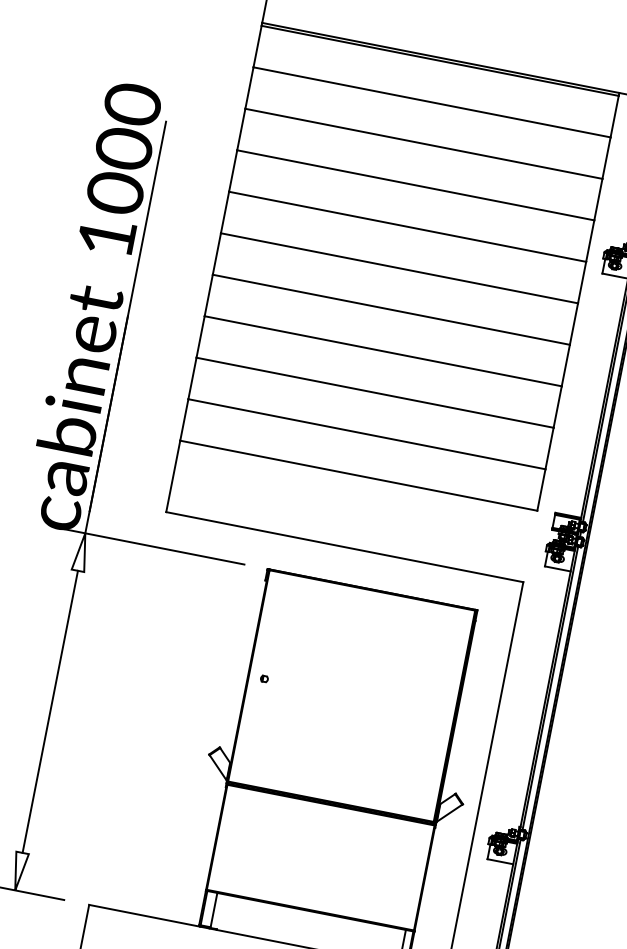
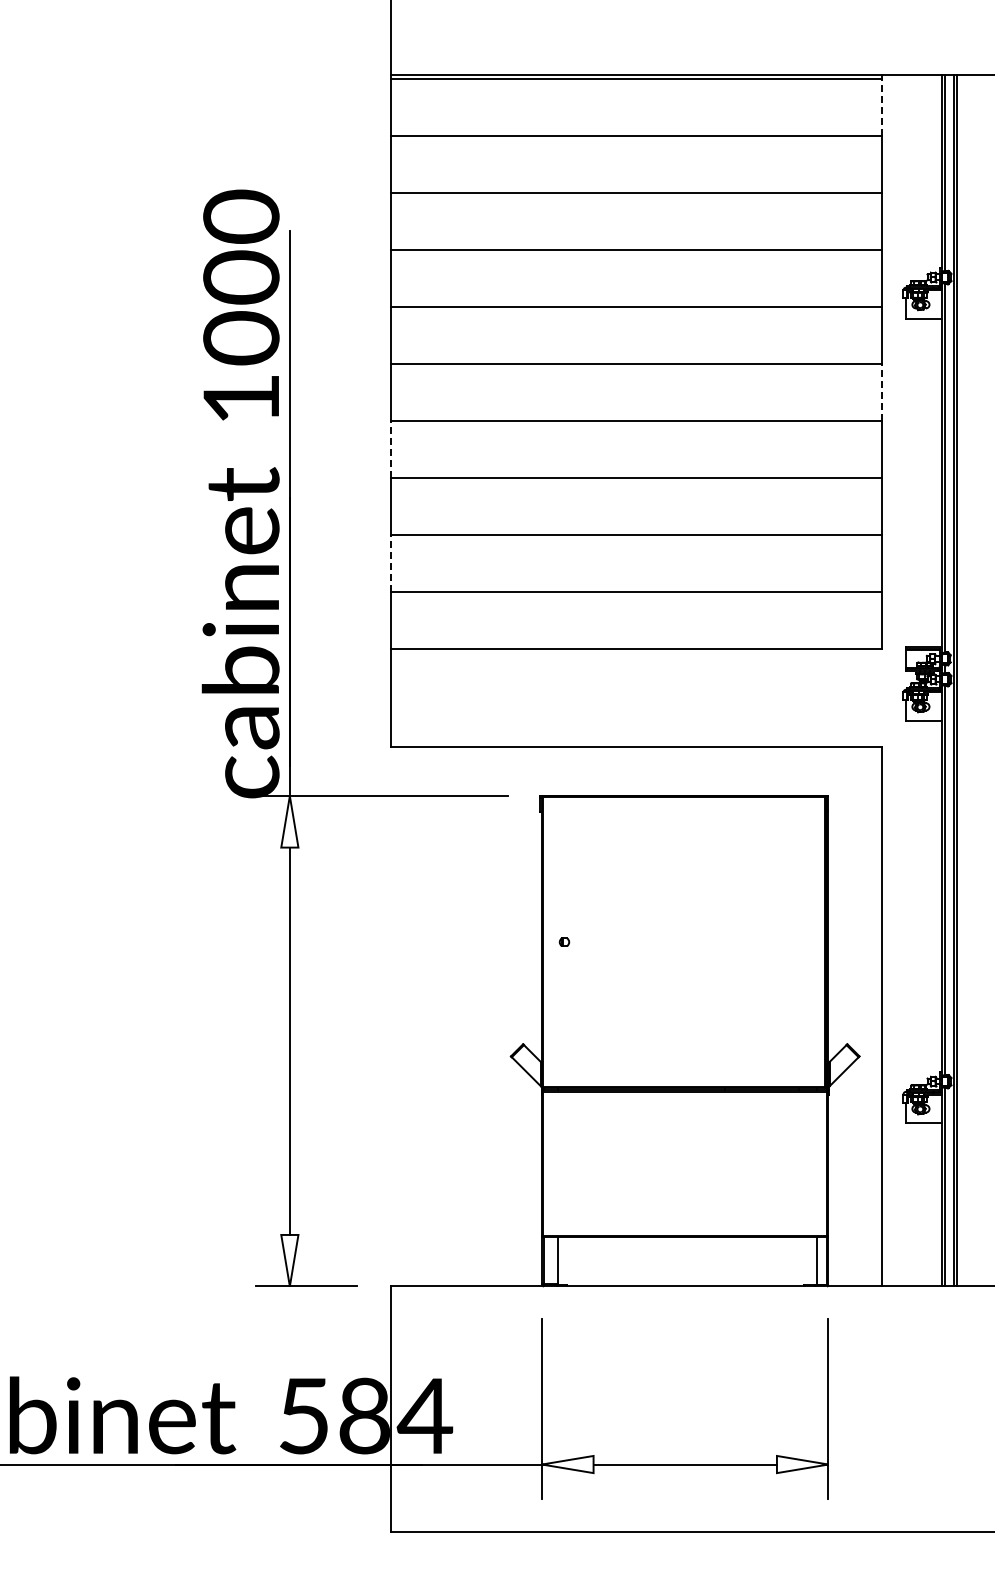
line: (614, 116) -> (881, 107), solid -> dashed
line: (208, 295) -> (391, 449), solid -> dashed
line: (573, 323) -> (881, 392), solid -> dashed
line: (192, 378) -> (391, 563), solid -> dashed

